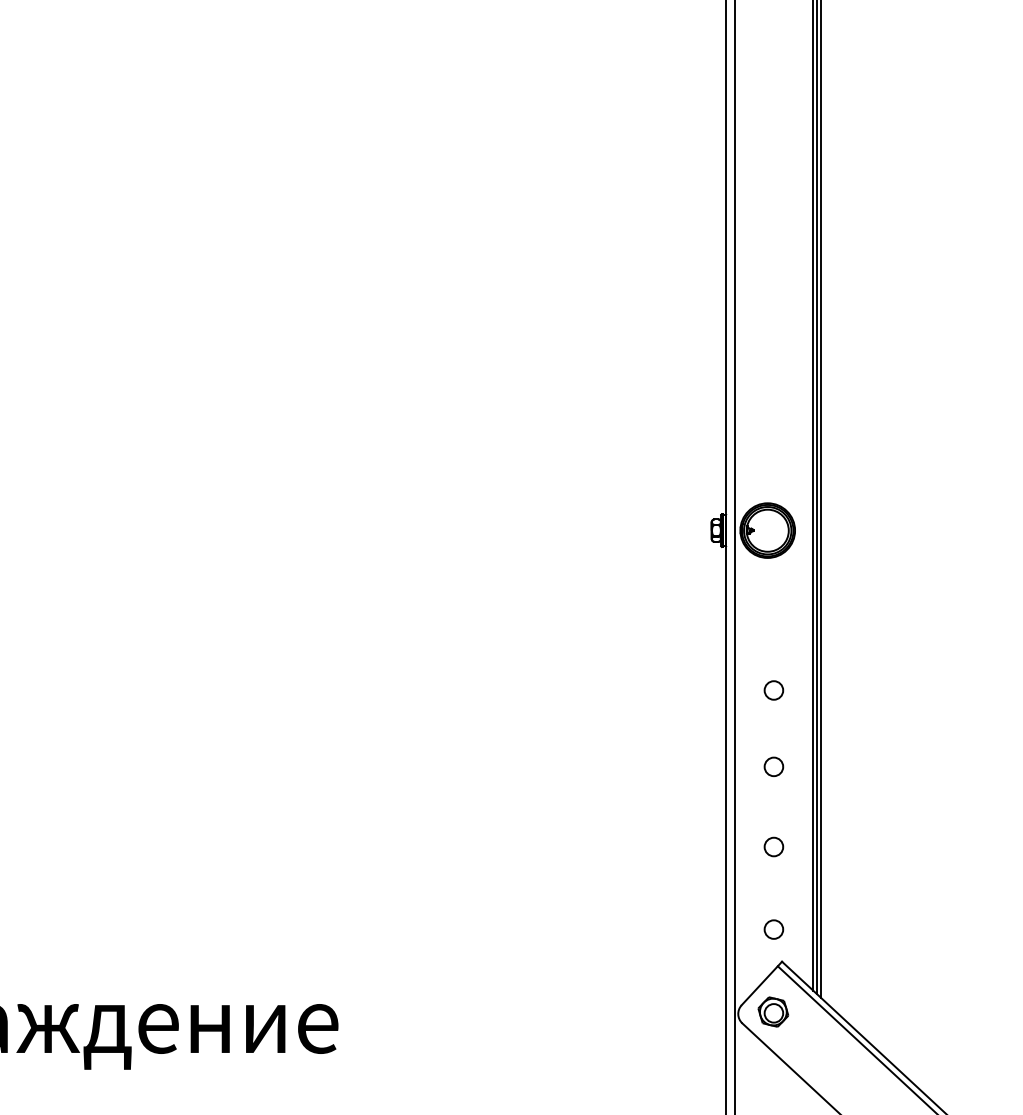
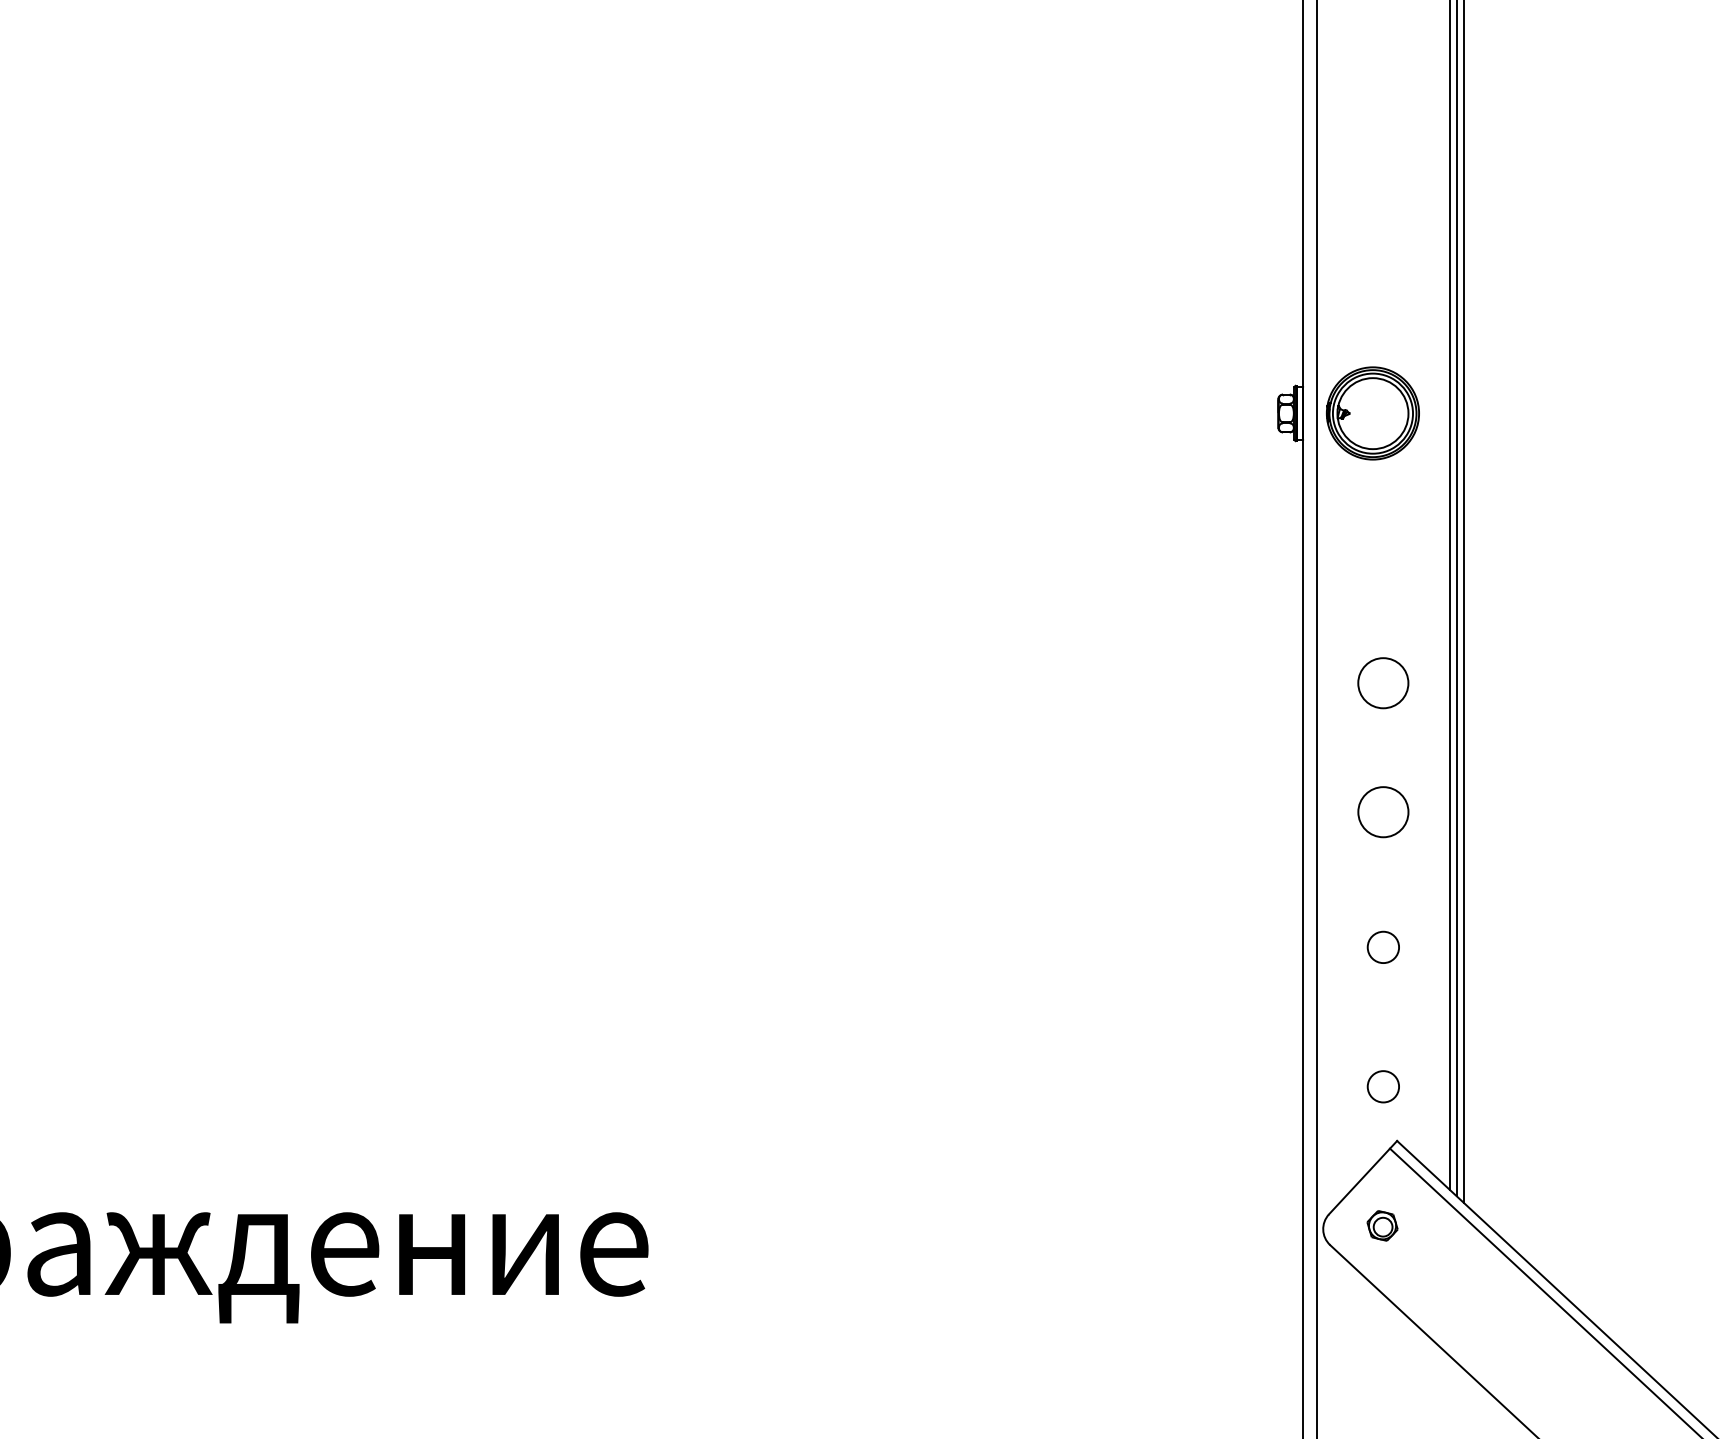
circle: (773, 690) -> (1382, 683), size x1.6
circle: (773, 766) -> (1382, 811), size x1.6
part: (773, 1011) -> (1382, 1224), size x0.6

